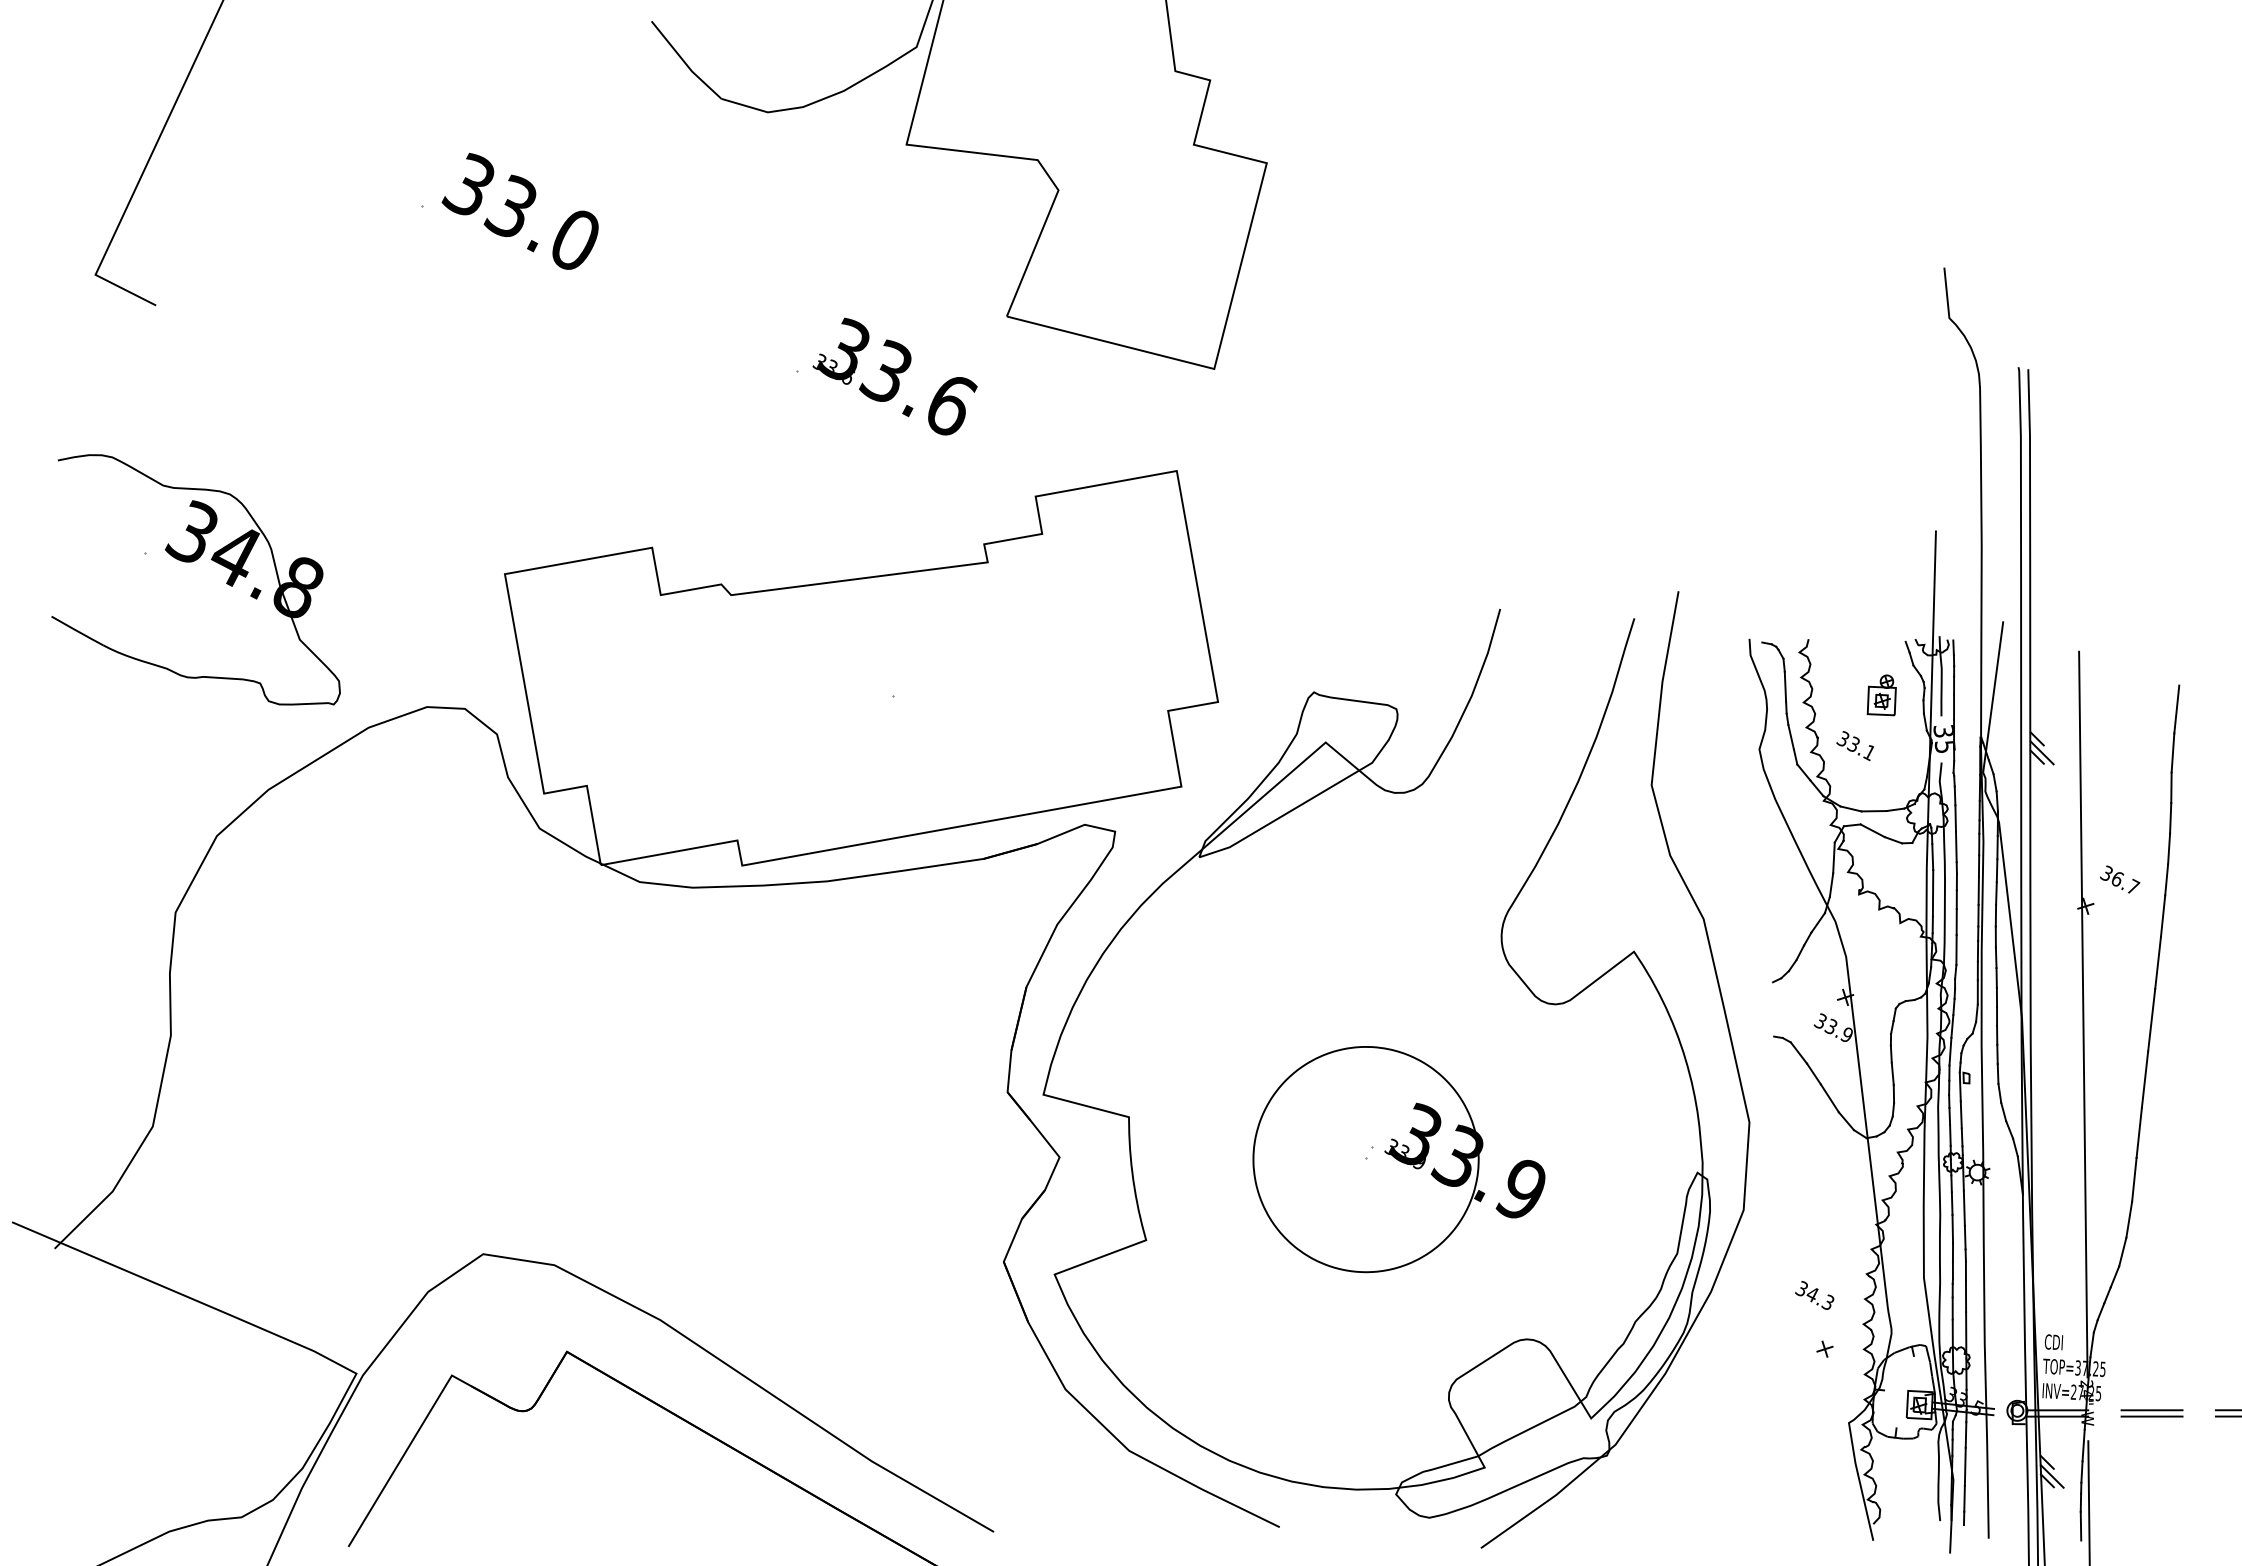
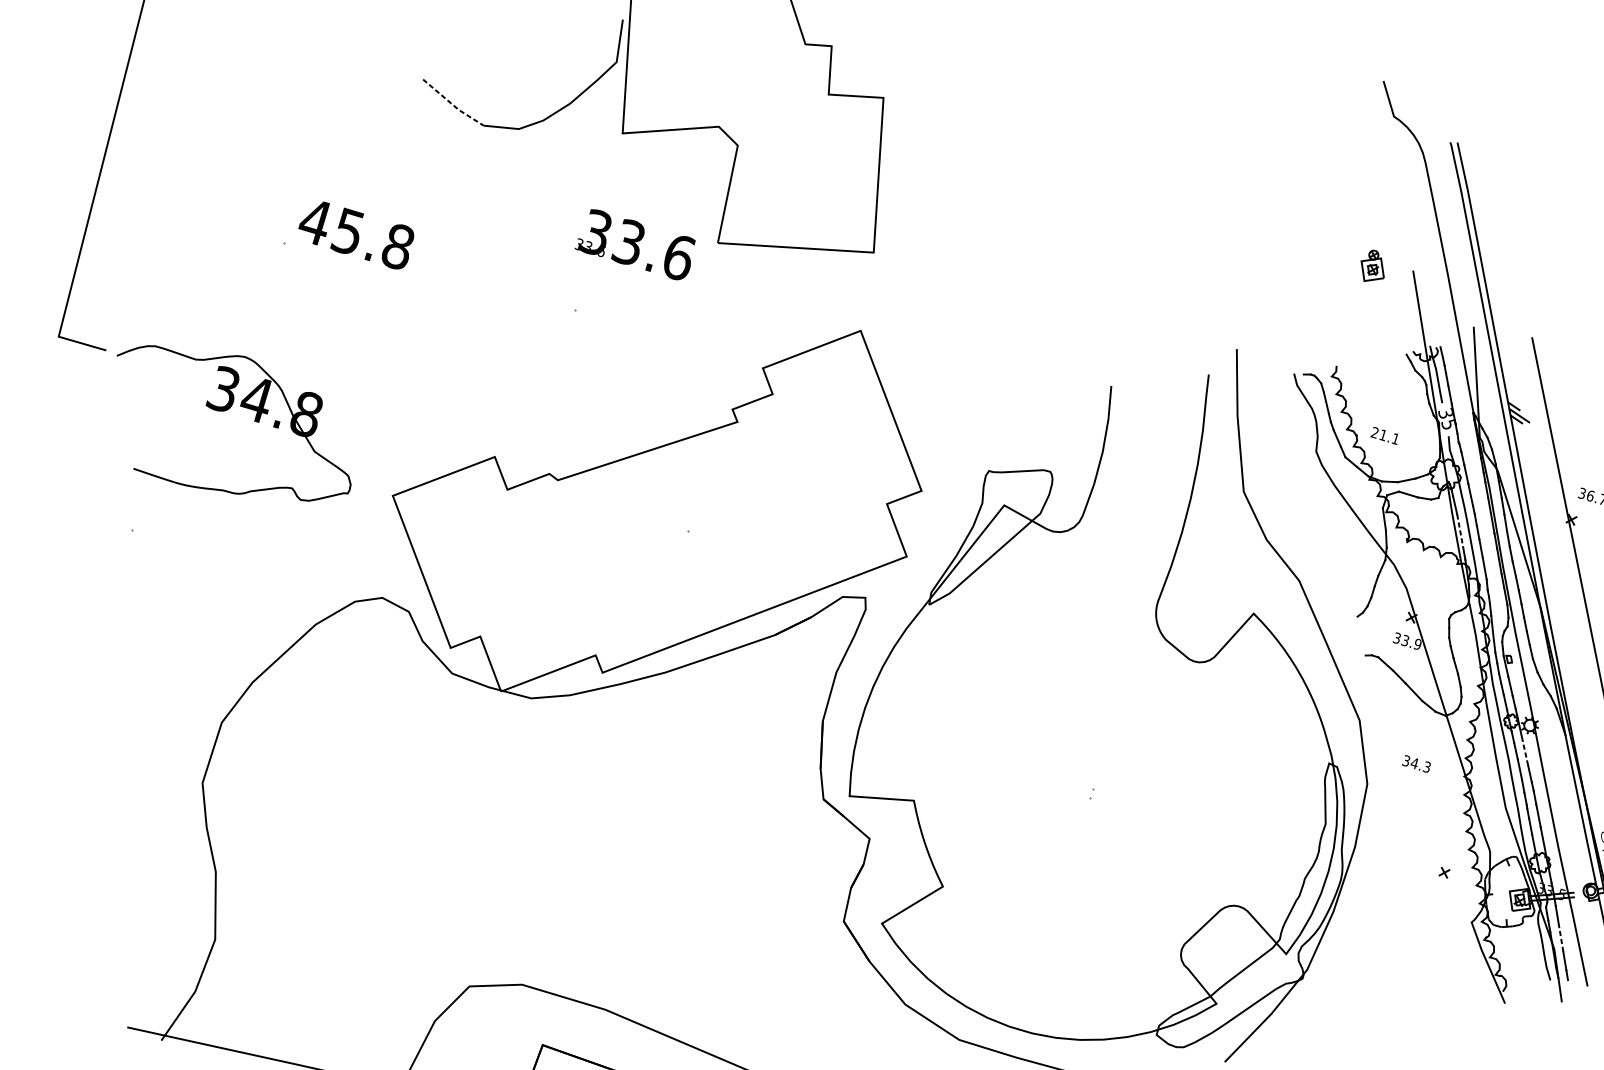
line: (685, 62) -> (453, 104), solid -> dashed
text: (520, 211) -> (354, 233), 33.0 -> 45.8
text: (894, 376) -> (634, 244), moved
part: (192, 562) -> (227, 410), moved
part: (1881, 695) -> (1371, 265), moved
text: (1847, 741) -> (1378, 433), 33.1 -> 21.1
line: (1933, 893) -> (1460, 531), solid -> dashed
part: (1398, 1159) -> (1112, 794), removed
line: (1964, 1208) -> (1525, 752), solid -> dashed
text: (1814, 1295) -> (1416, 763), moved
line: (1965, 1466) -> (1561, 937), solid -> dashed

